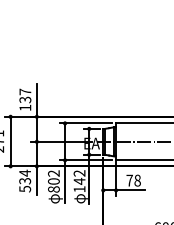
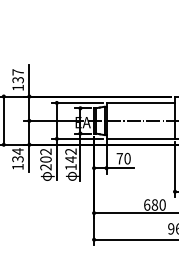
text: (137, 180) -> (127, 158), 78 -> 70
text: (24, 188) -> (17, 166), 534 -> 134
text: (53, 189) -> (45, 167), 802 -> 202

